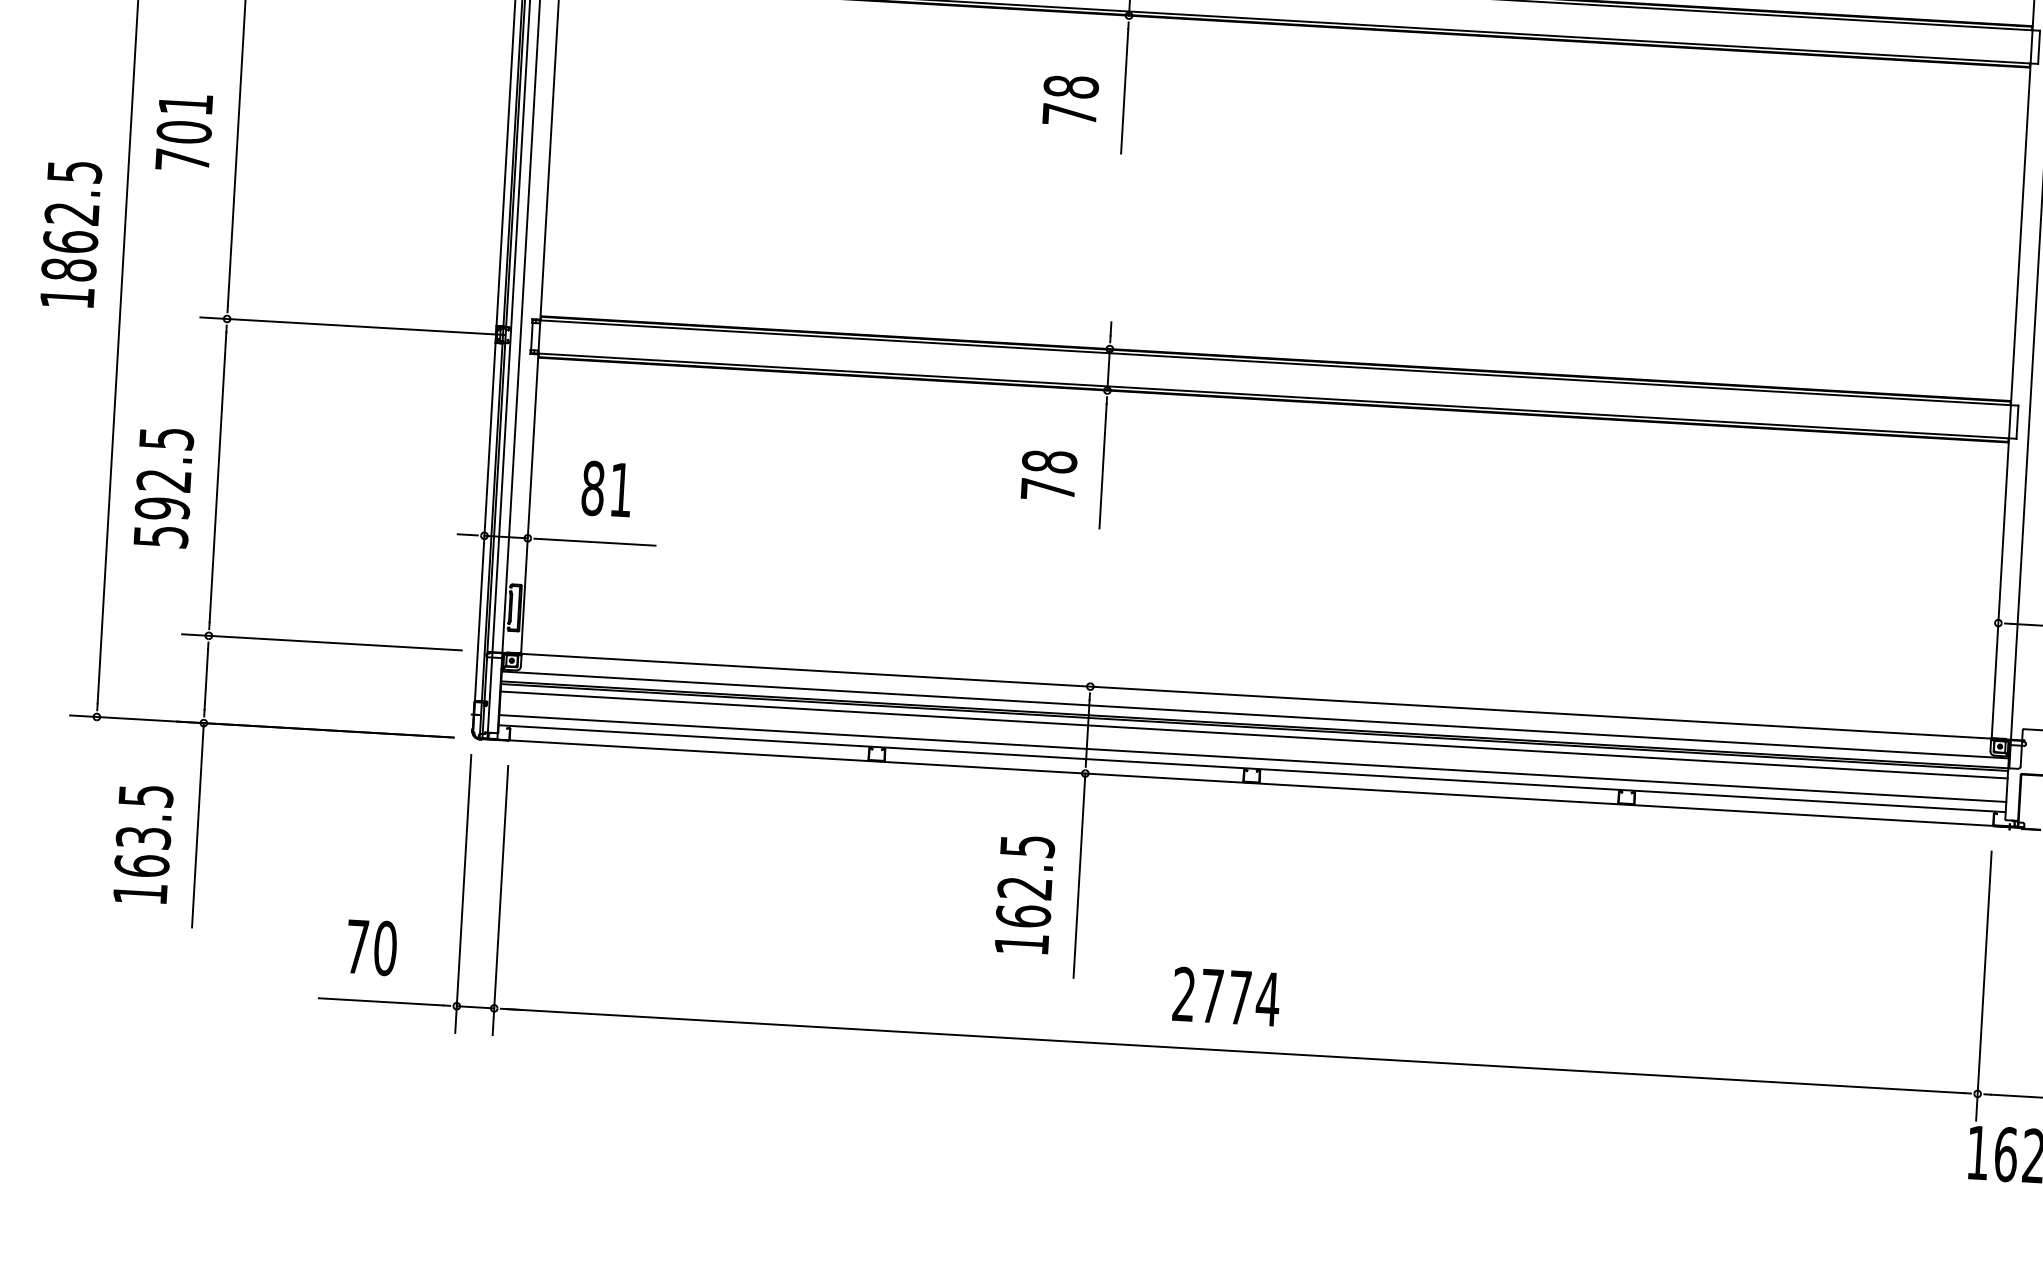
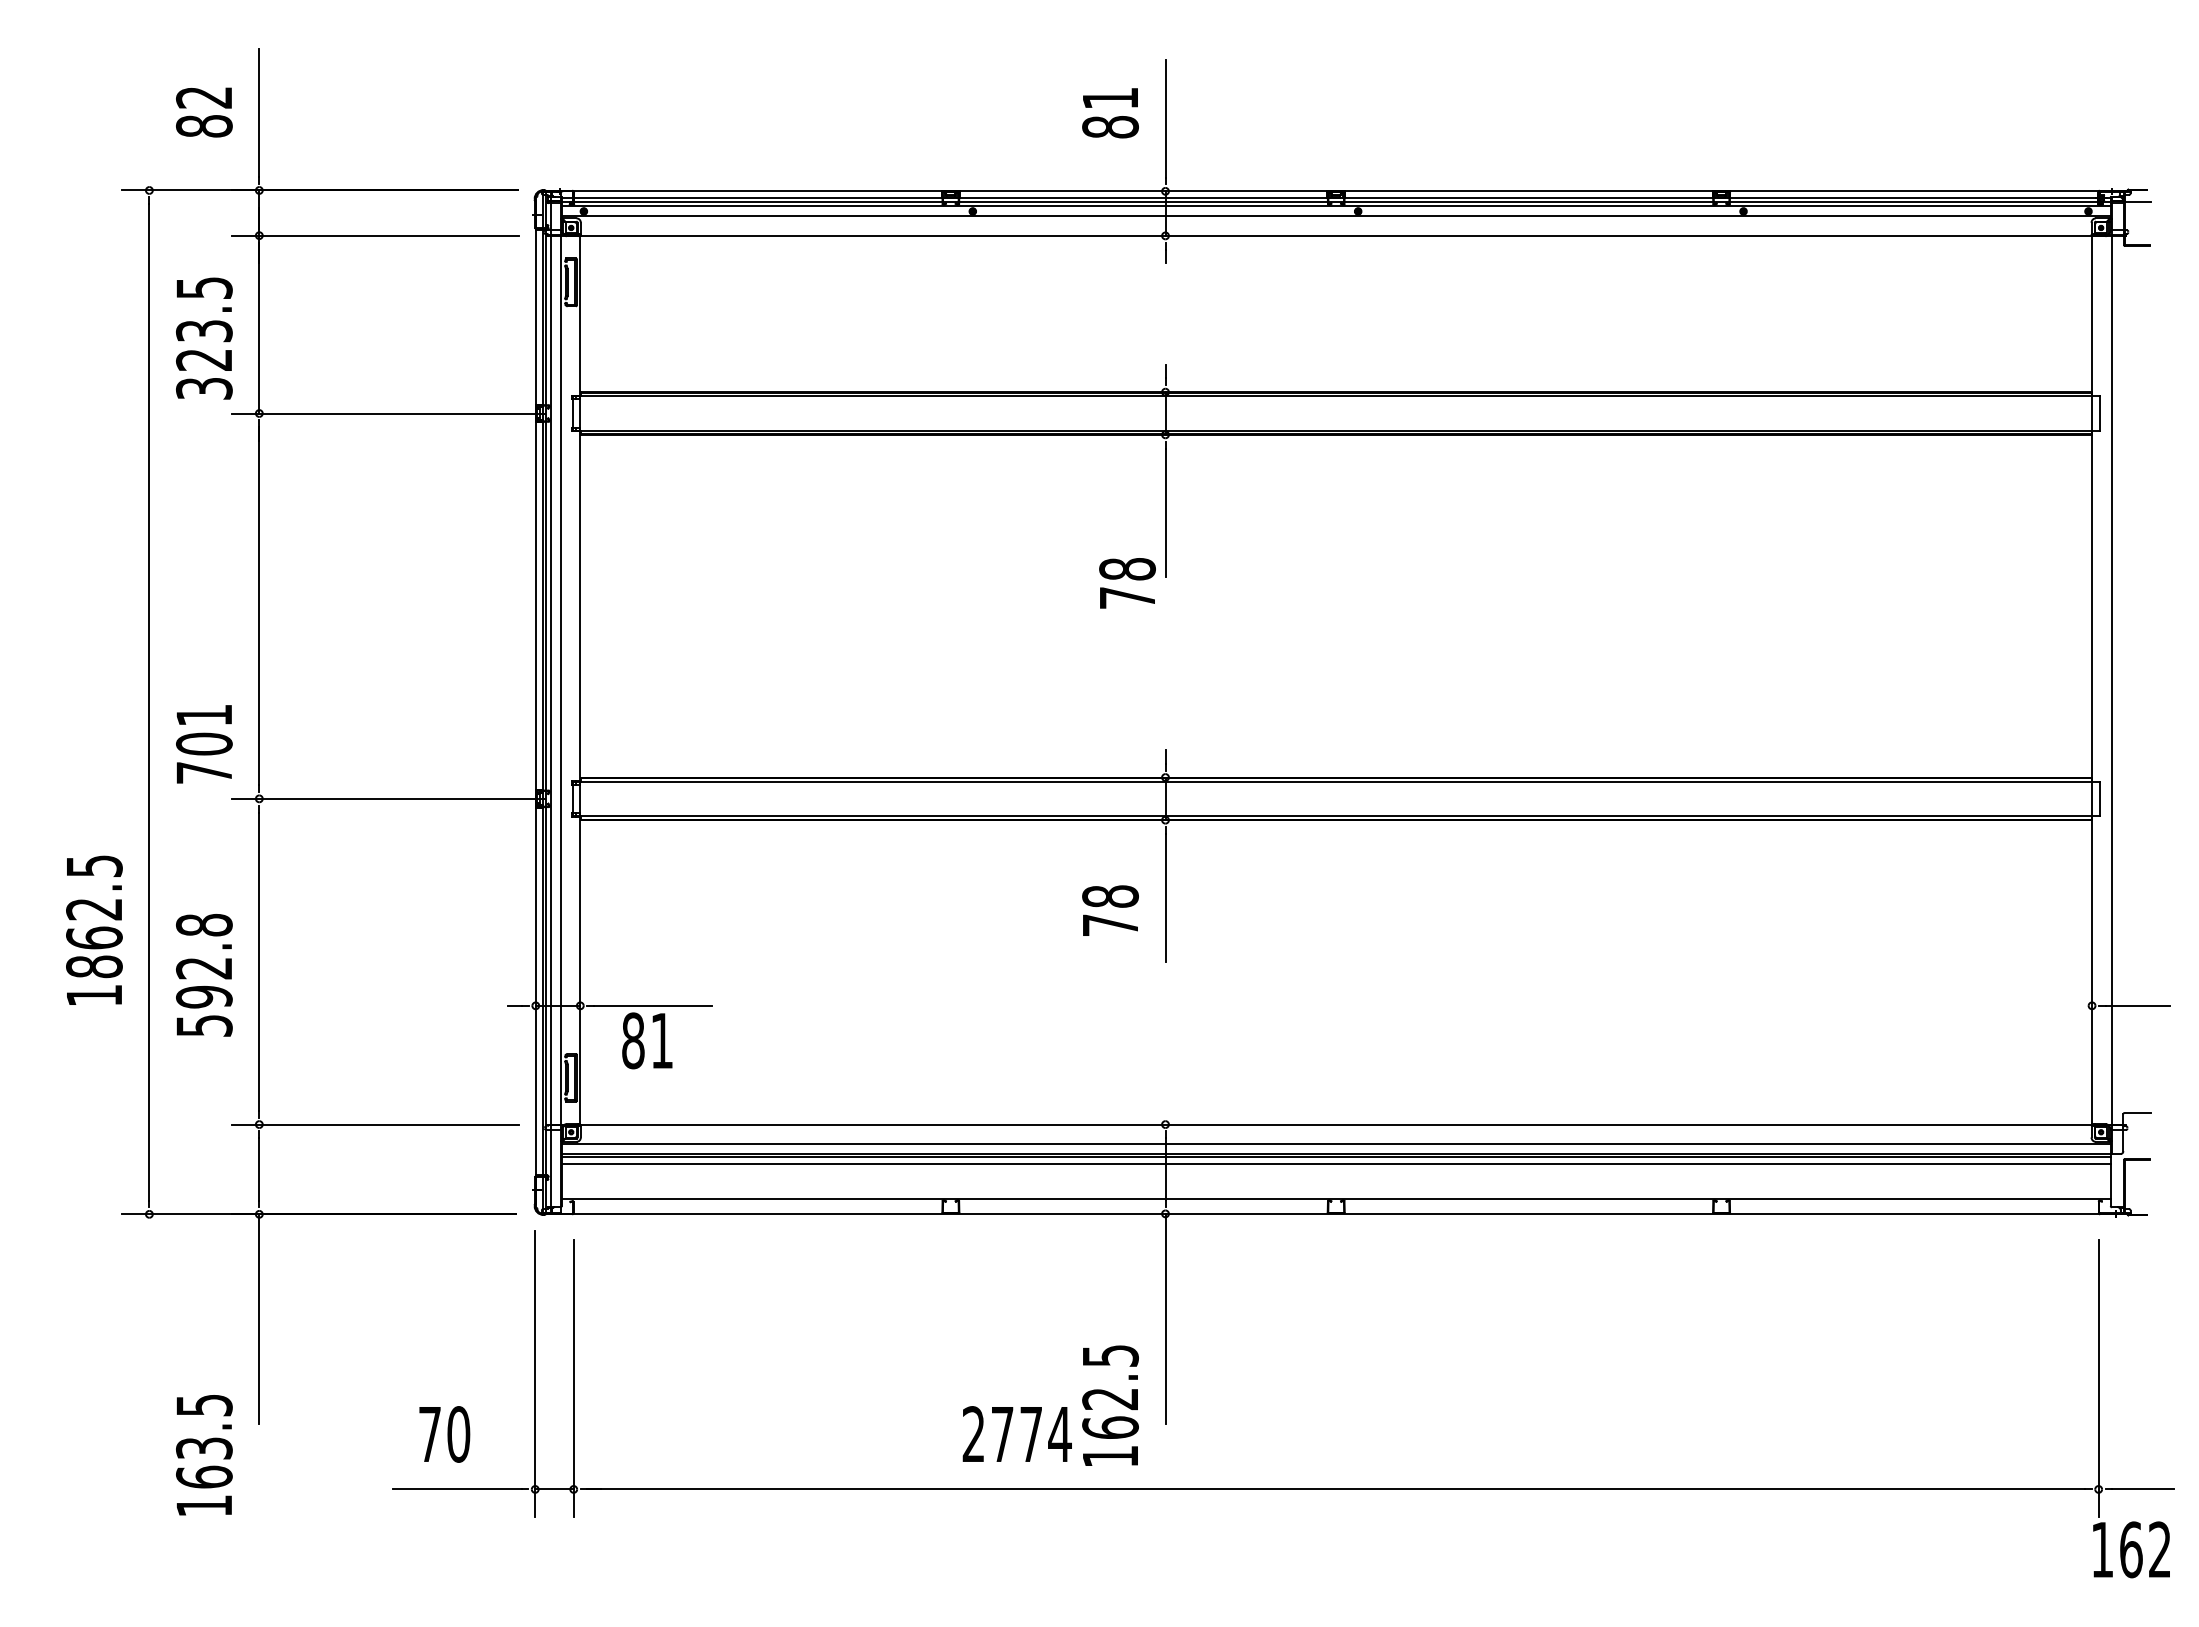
text: (1070, 100) -> (1127, 583), moved
text: (184, 132) -> (204, 744), moved
text: (71, 233) -> (94, 929), moved
text: (166, 438) -> (204, 924), 592.5 -> 592.8
text: (606, 488) -> (647, 1040), moved
line: (1252, 758) -> (1335, 1188), removed
text: (143, 844) -> (204, 1455), moved
text: (1024, 894) -> (1110, 1405), moved
text: (1225, 995) -> (1016, 1433), moved

